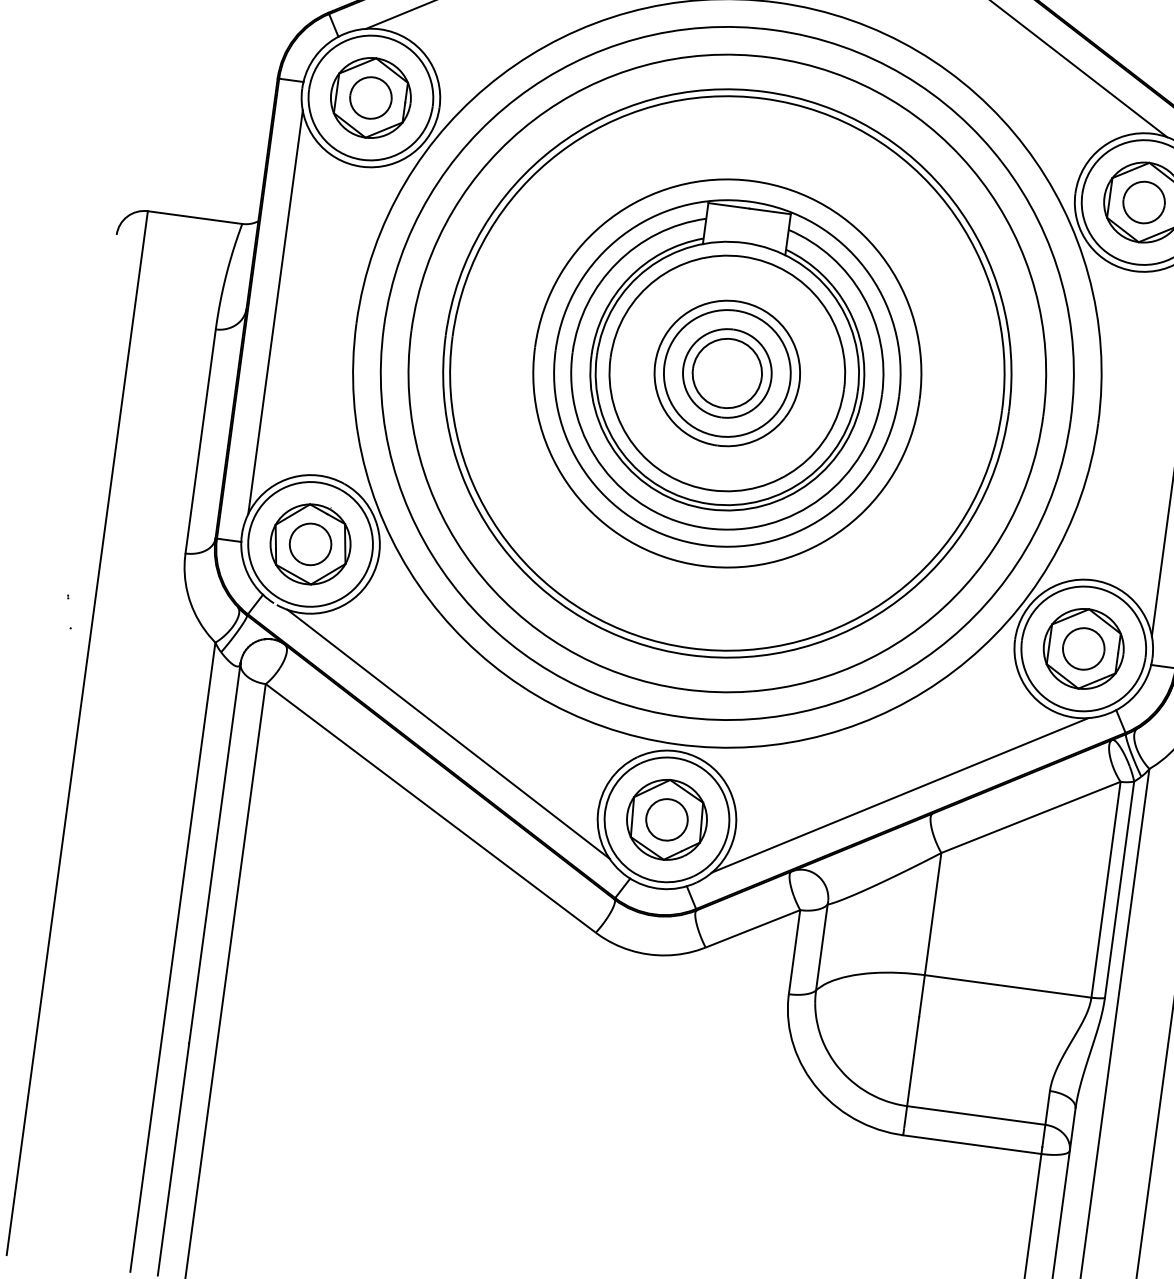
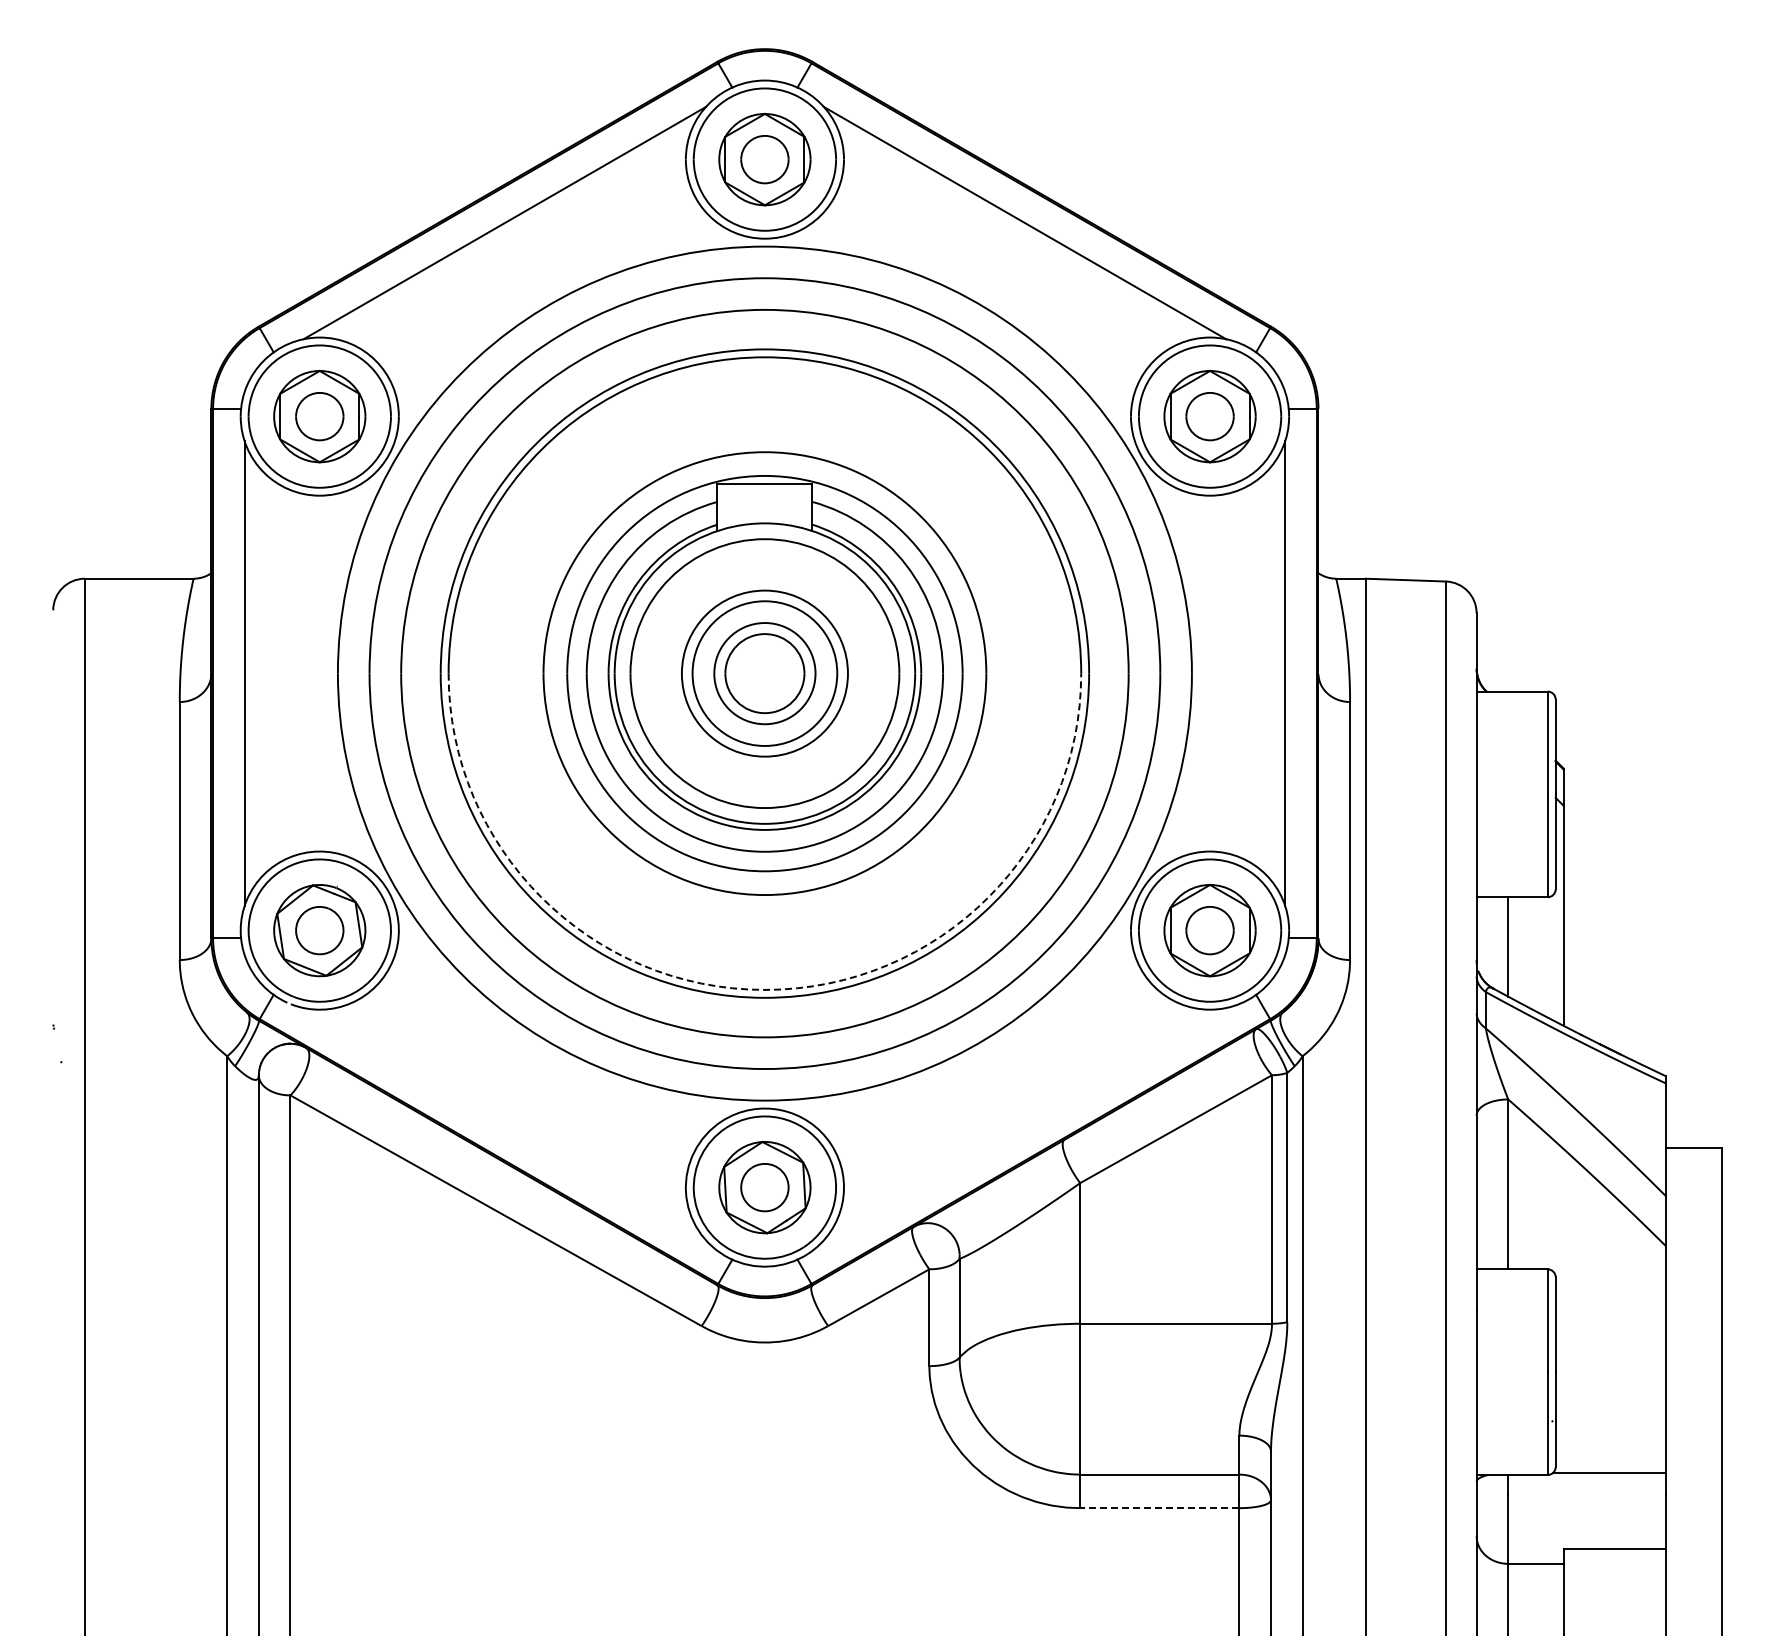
arc: (689, 647) -> (764, 989), solid -> dashed
line: (448, 733) -> (504, 1123), removed
line: (899, 794) -> (1024, 1123), removed
line: (972, 1144) -> (1159, 1508), solid -> dashed

